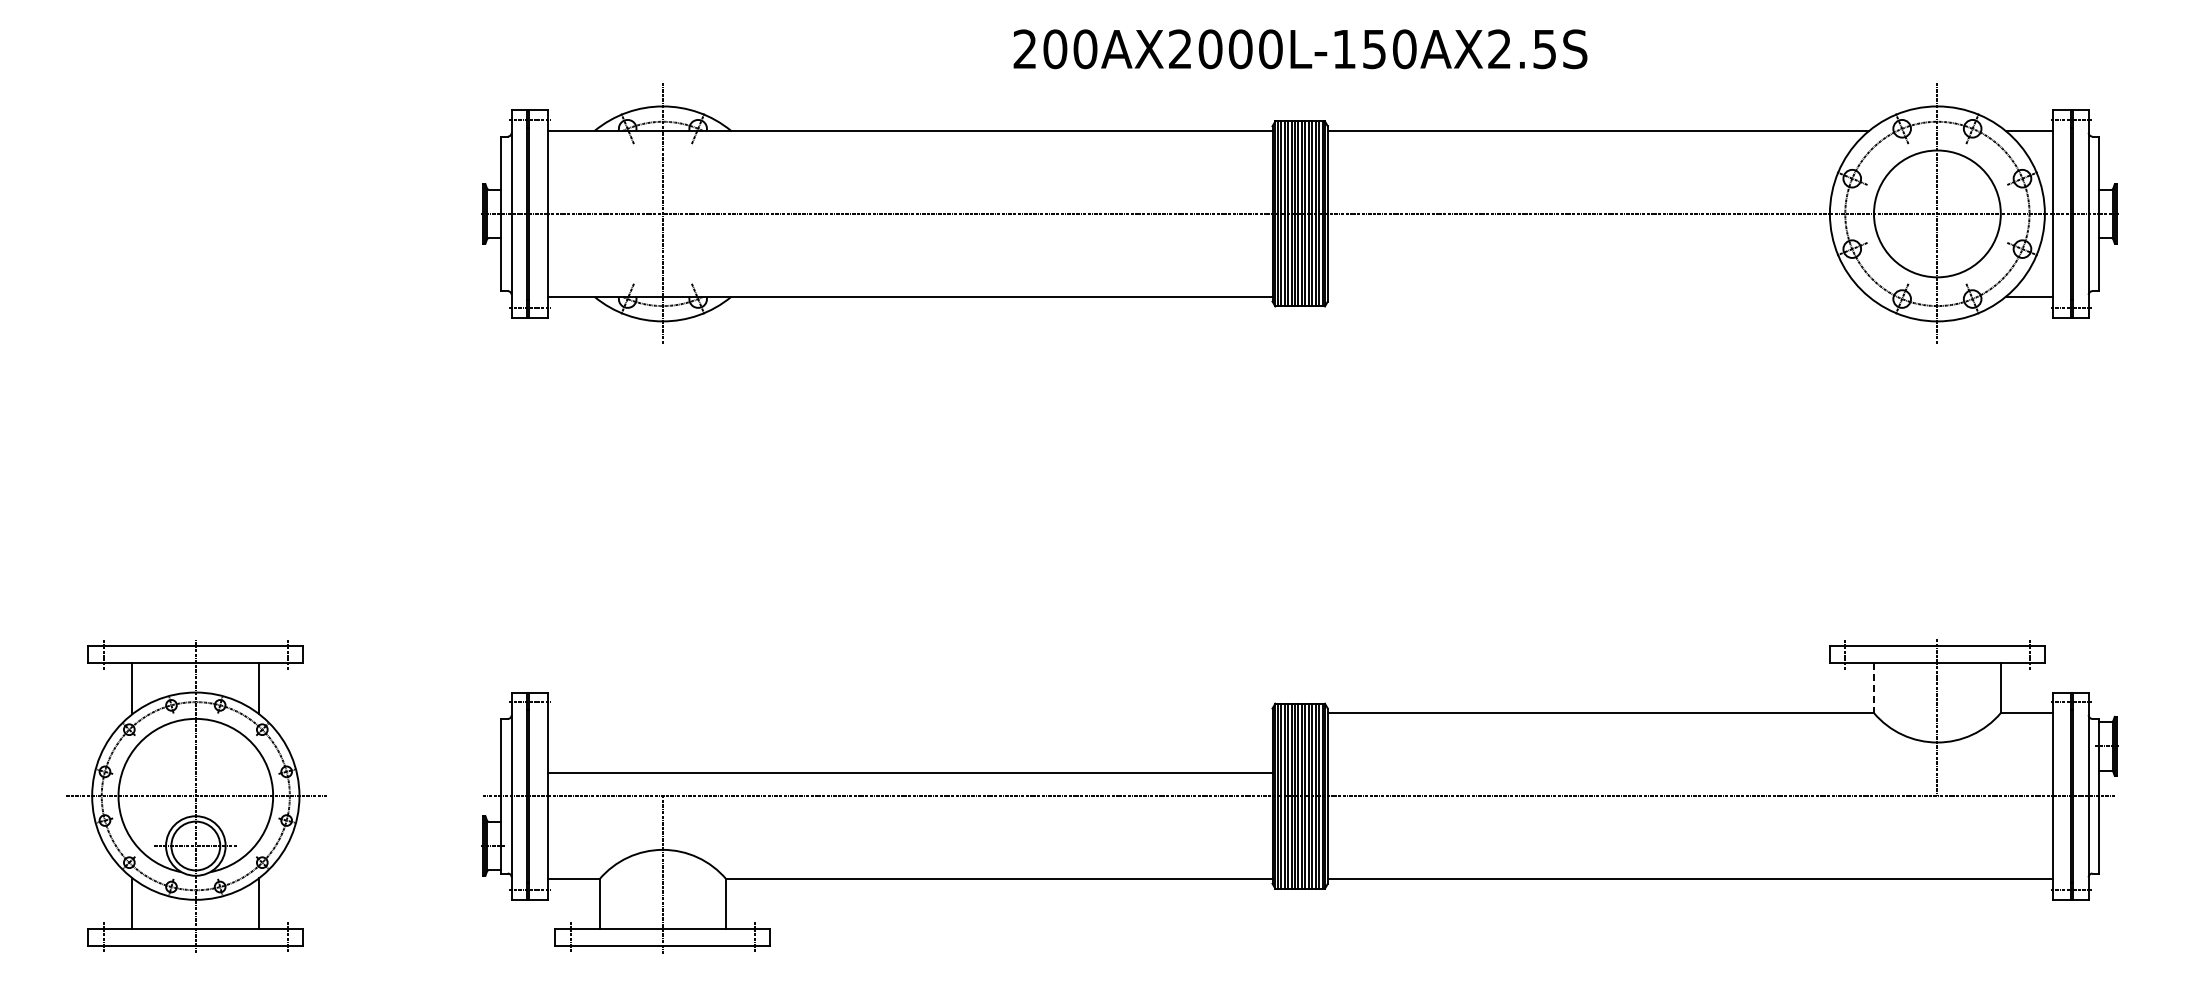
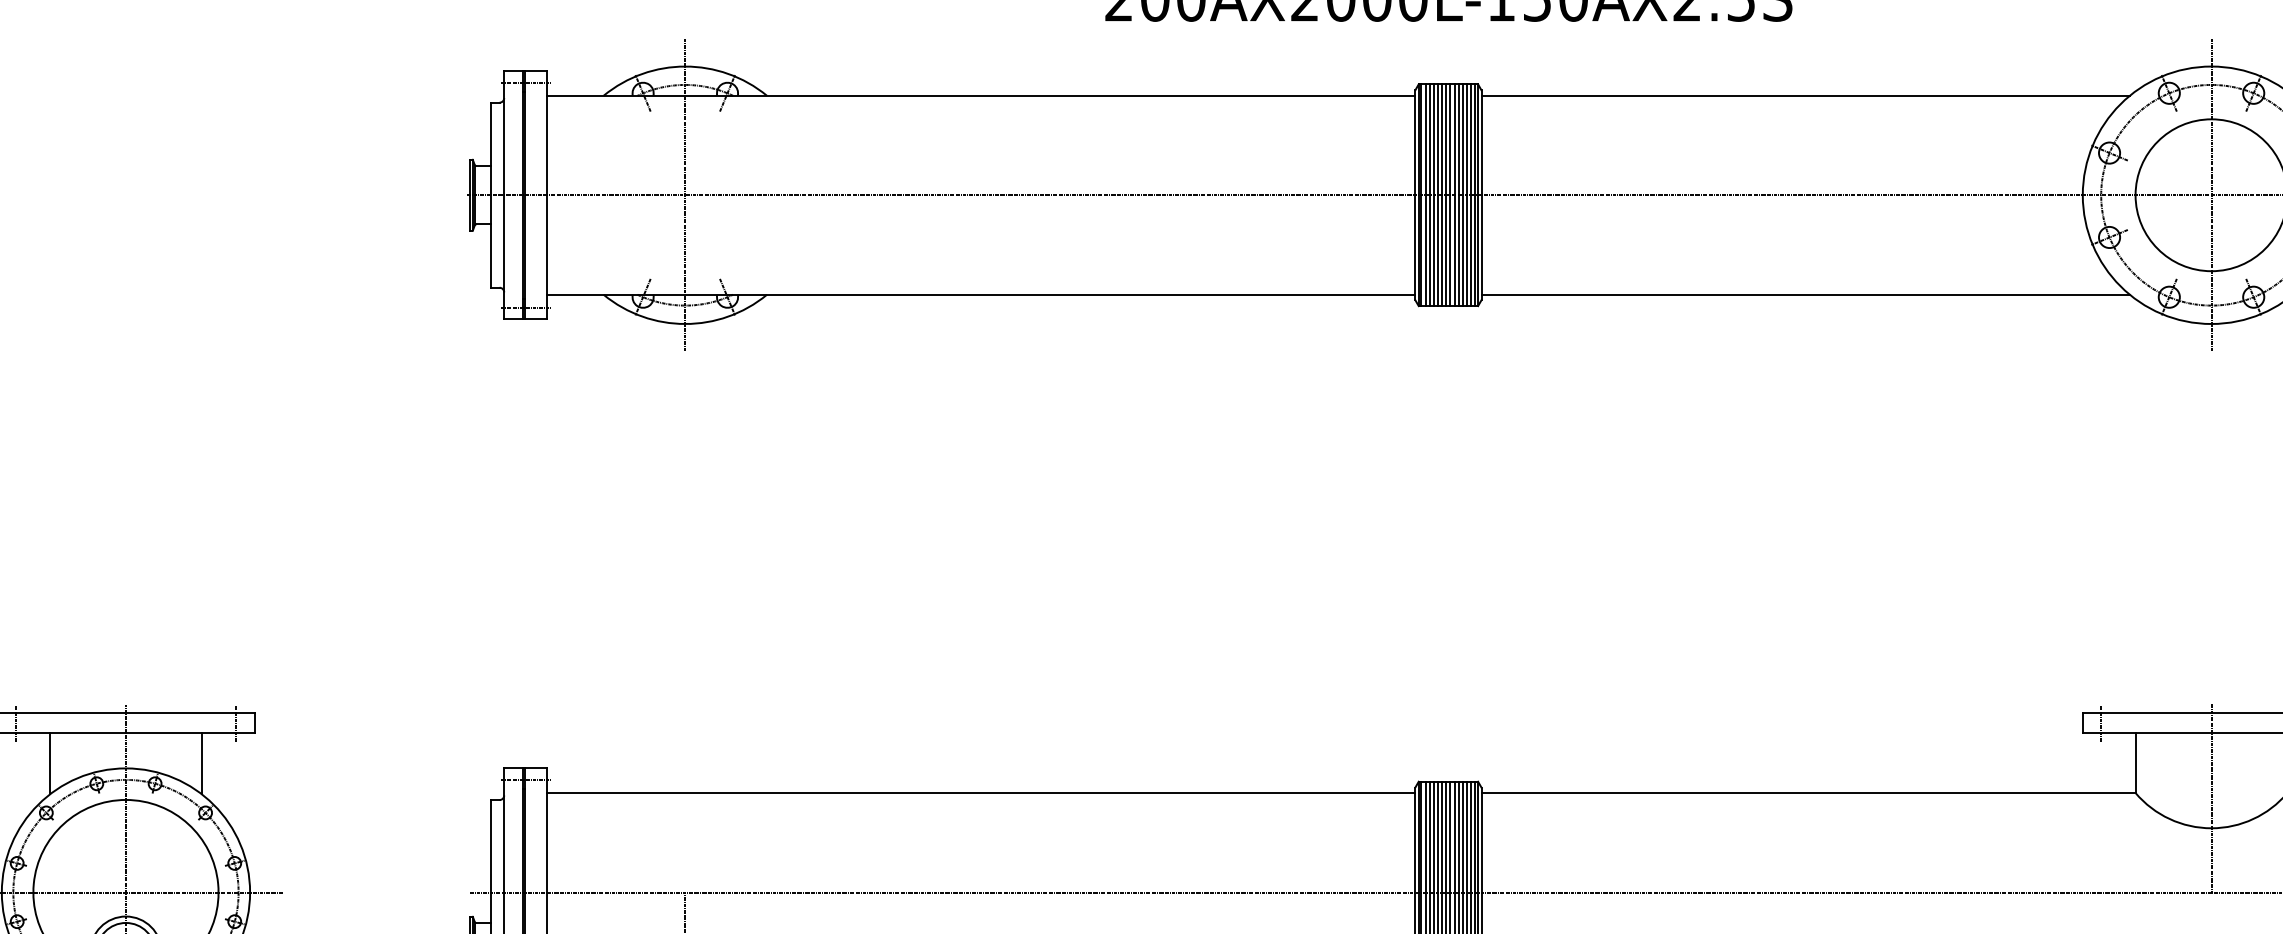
line: (1598, 296) -> (1805, 294), added
line: (1873, 688) -> (2134, 763), dashed -> solid
line: (909, 773) -> (980, 793), moved

